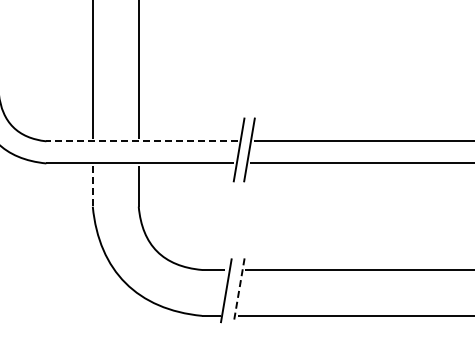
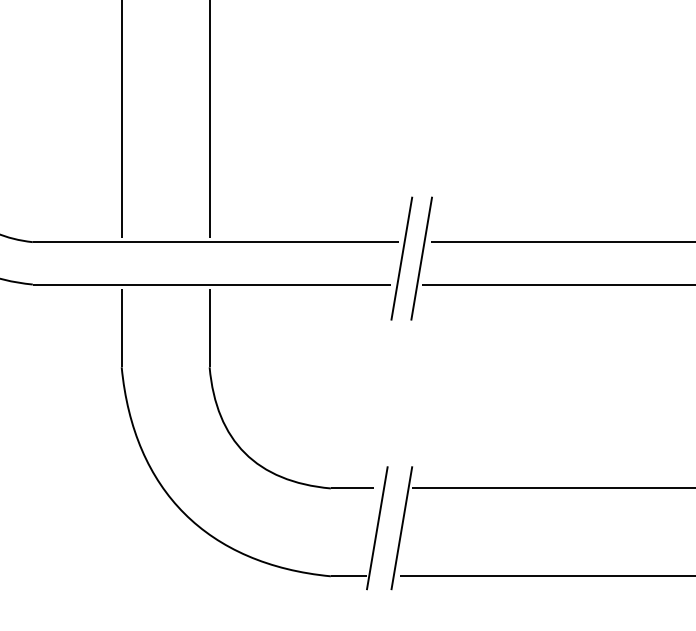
line: (142, 141) -> (216, 242), dashed -> solid
line: (92, 186) -> (121, 328), dashed -> solid
line: (239, 290) -> (402, 527), dashed -> solid

